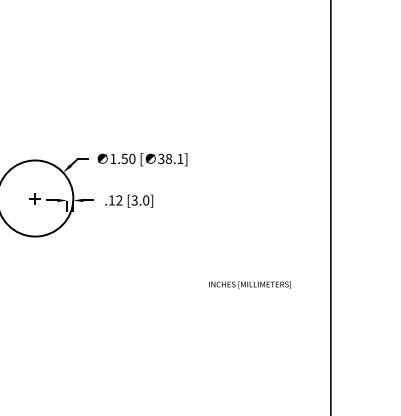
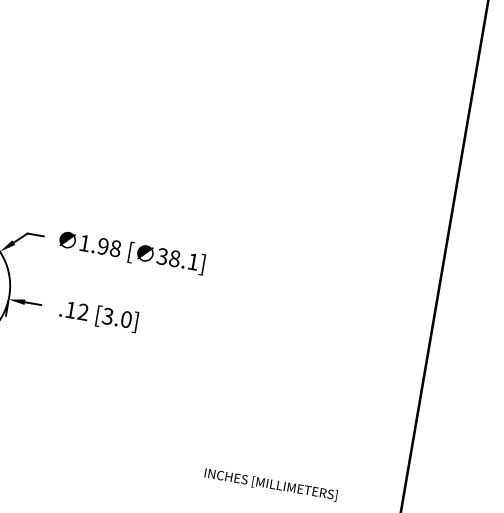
text: (128, 158) -> (109, 246), 1.50 -> 1.98

